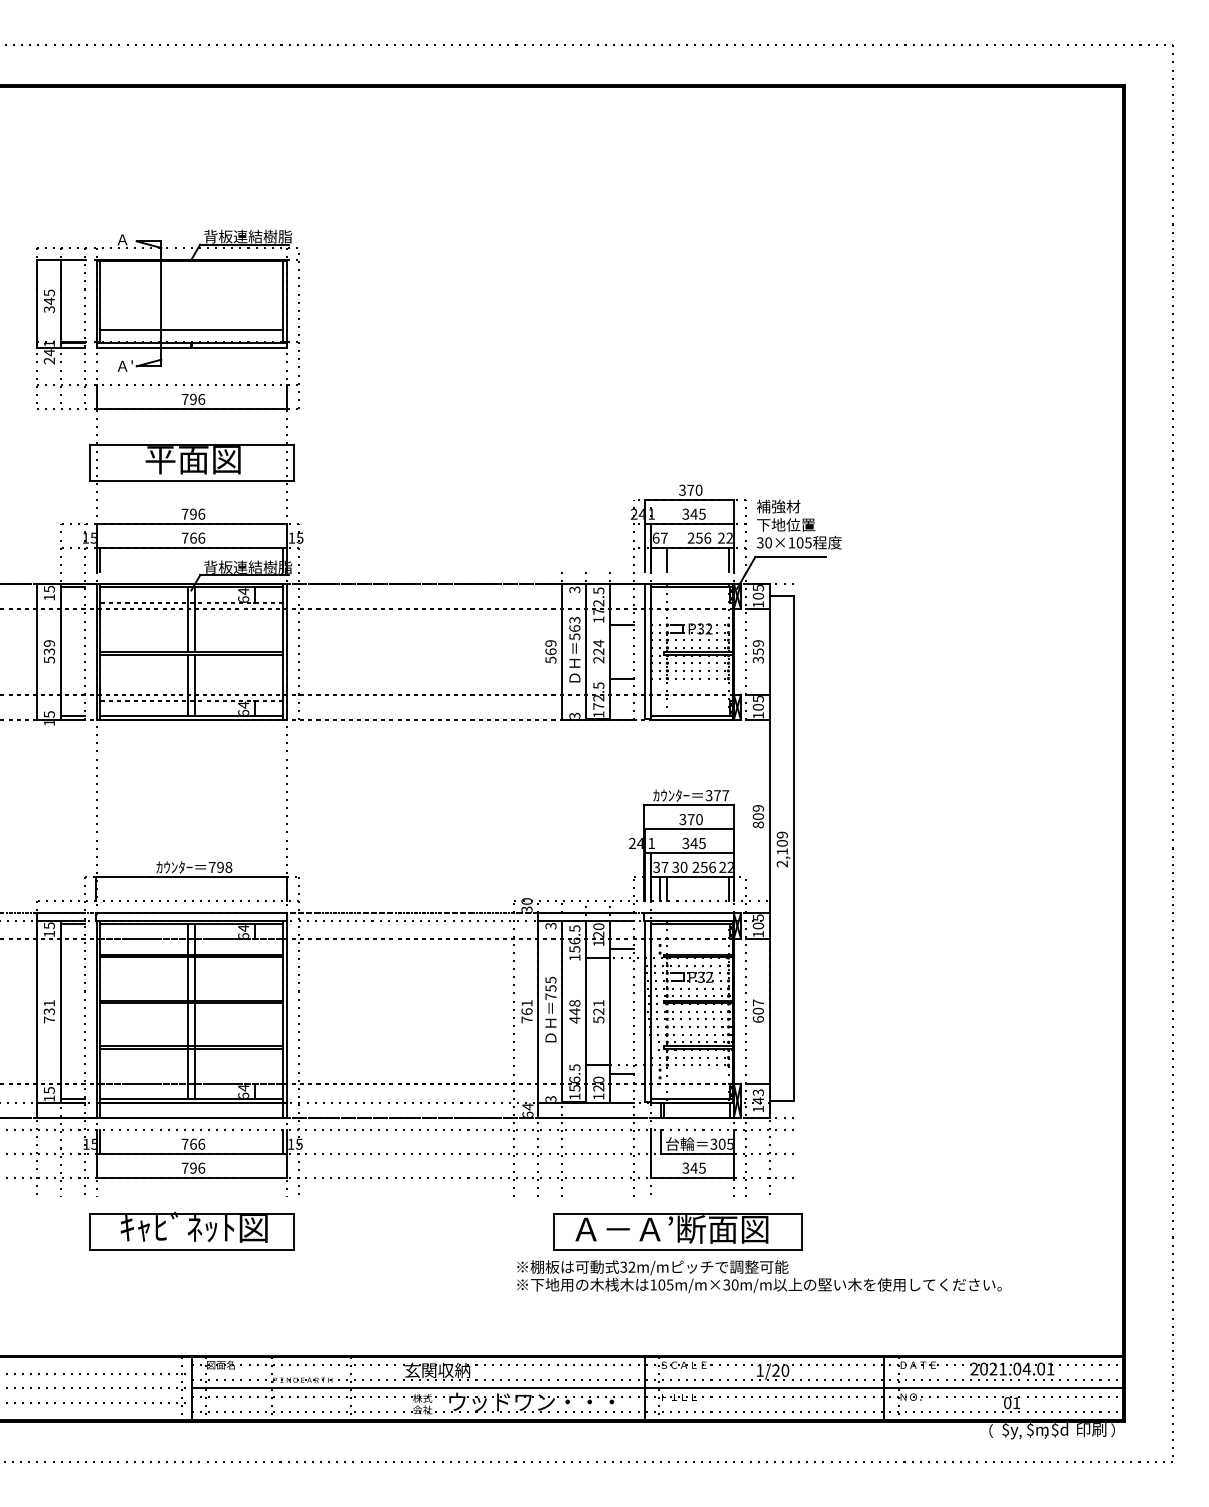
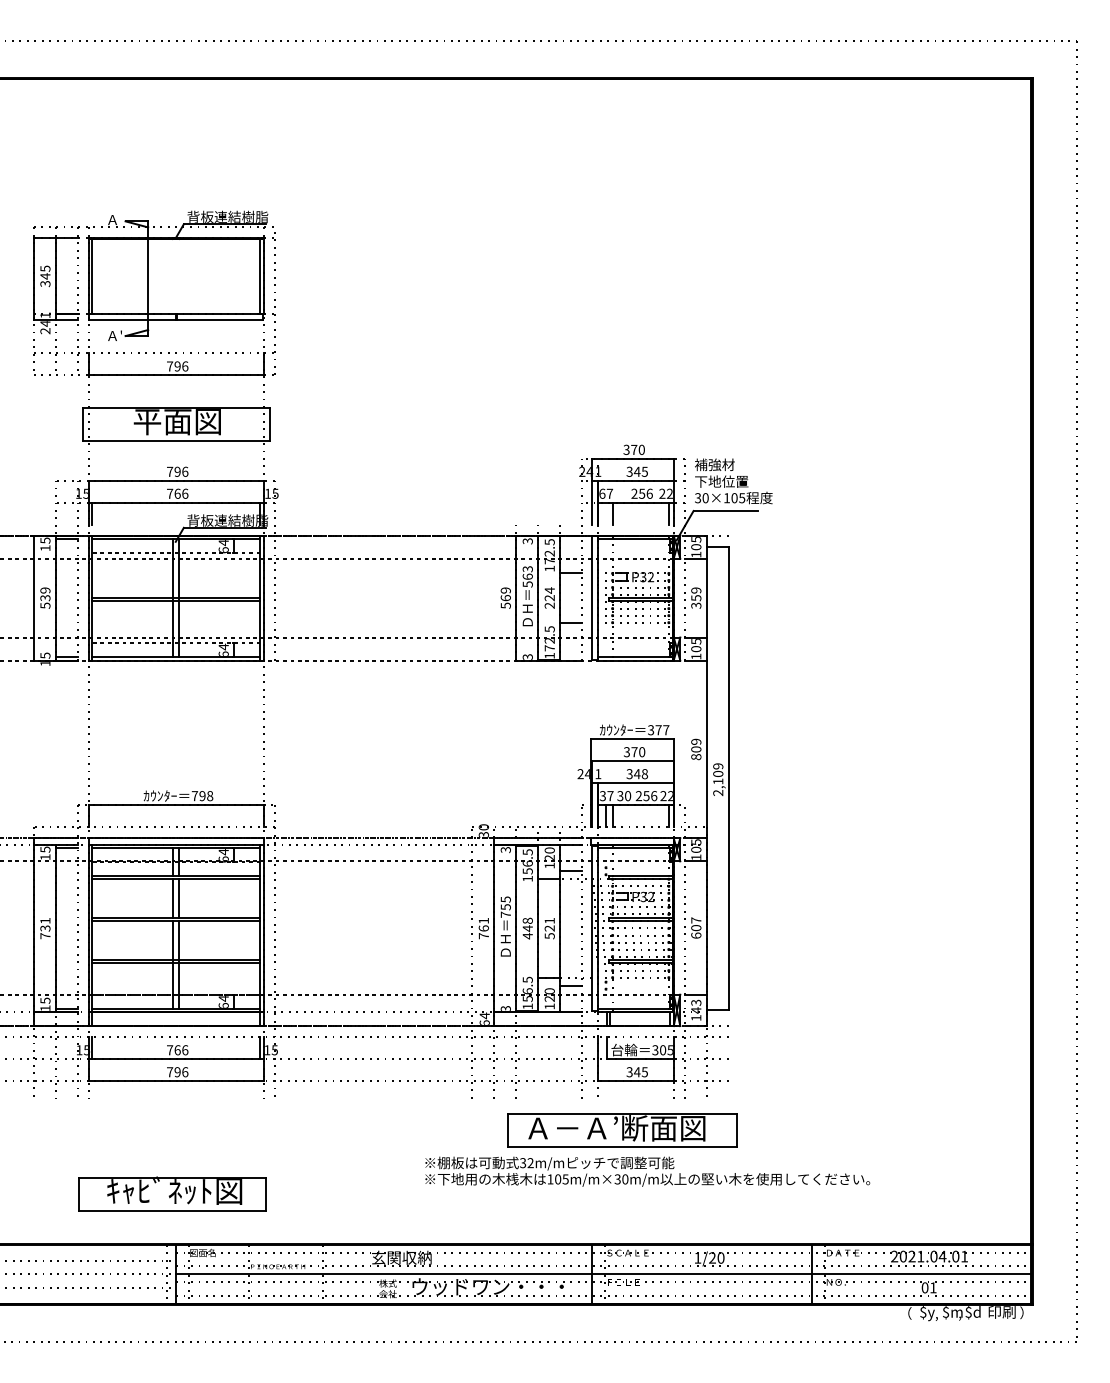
line: (191, 330) -> (175, 303), removed
text: (702, 843) -> (644, 774), 345 -> 348
part: (191, 1230) -> (172, 1193), moved
text: (759, 1276) -> (647, 1171), moved

